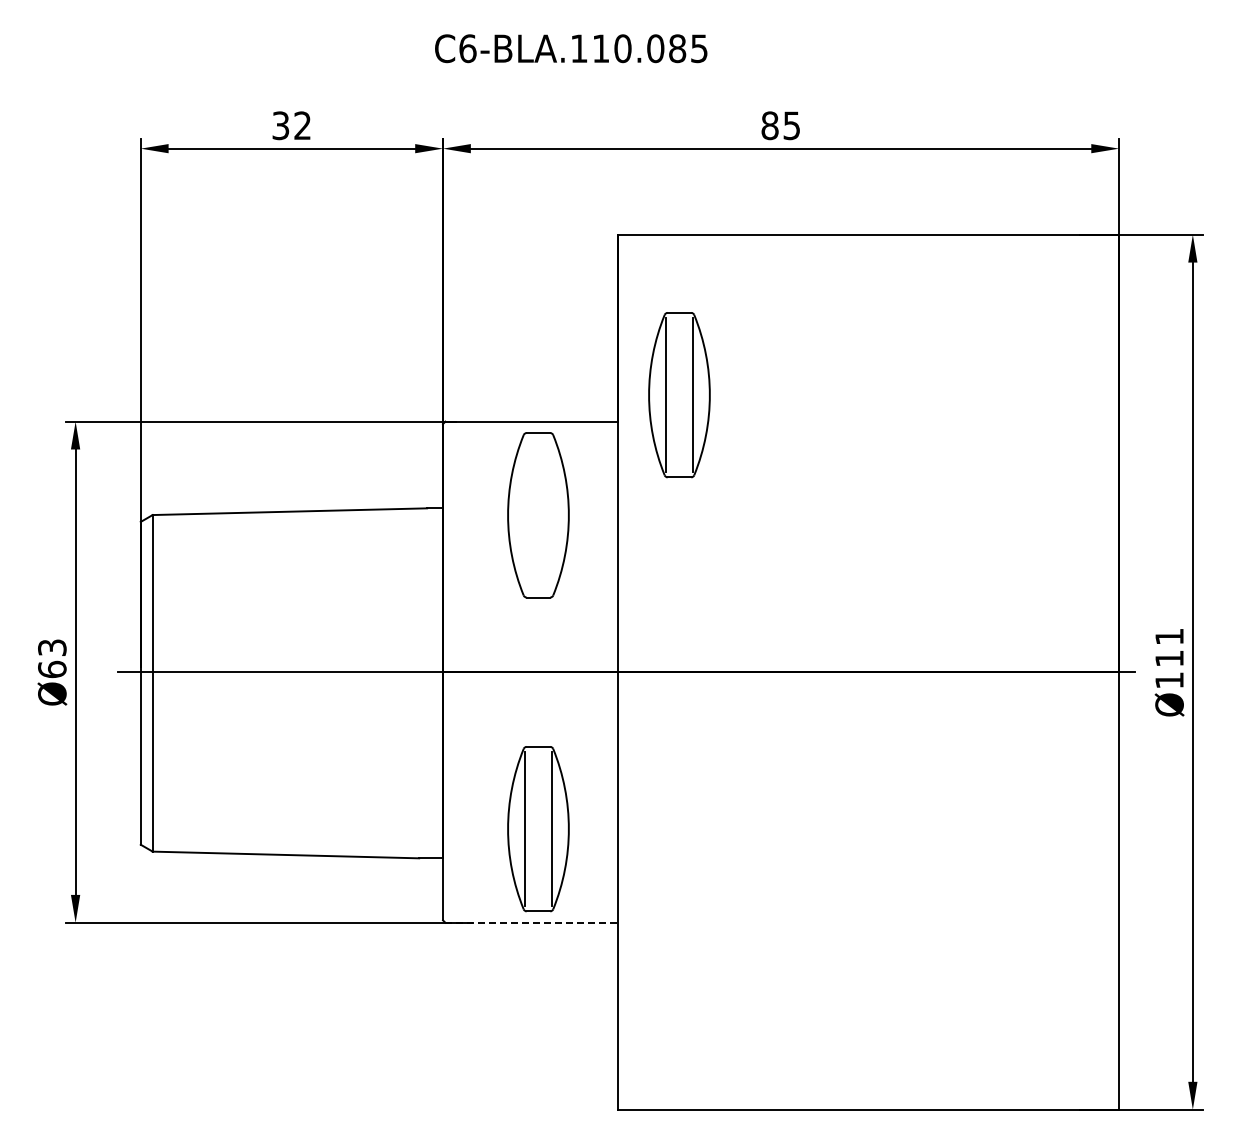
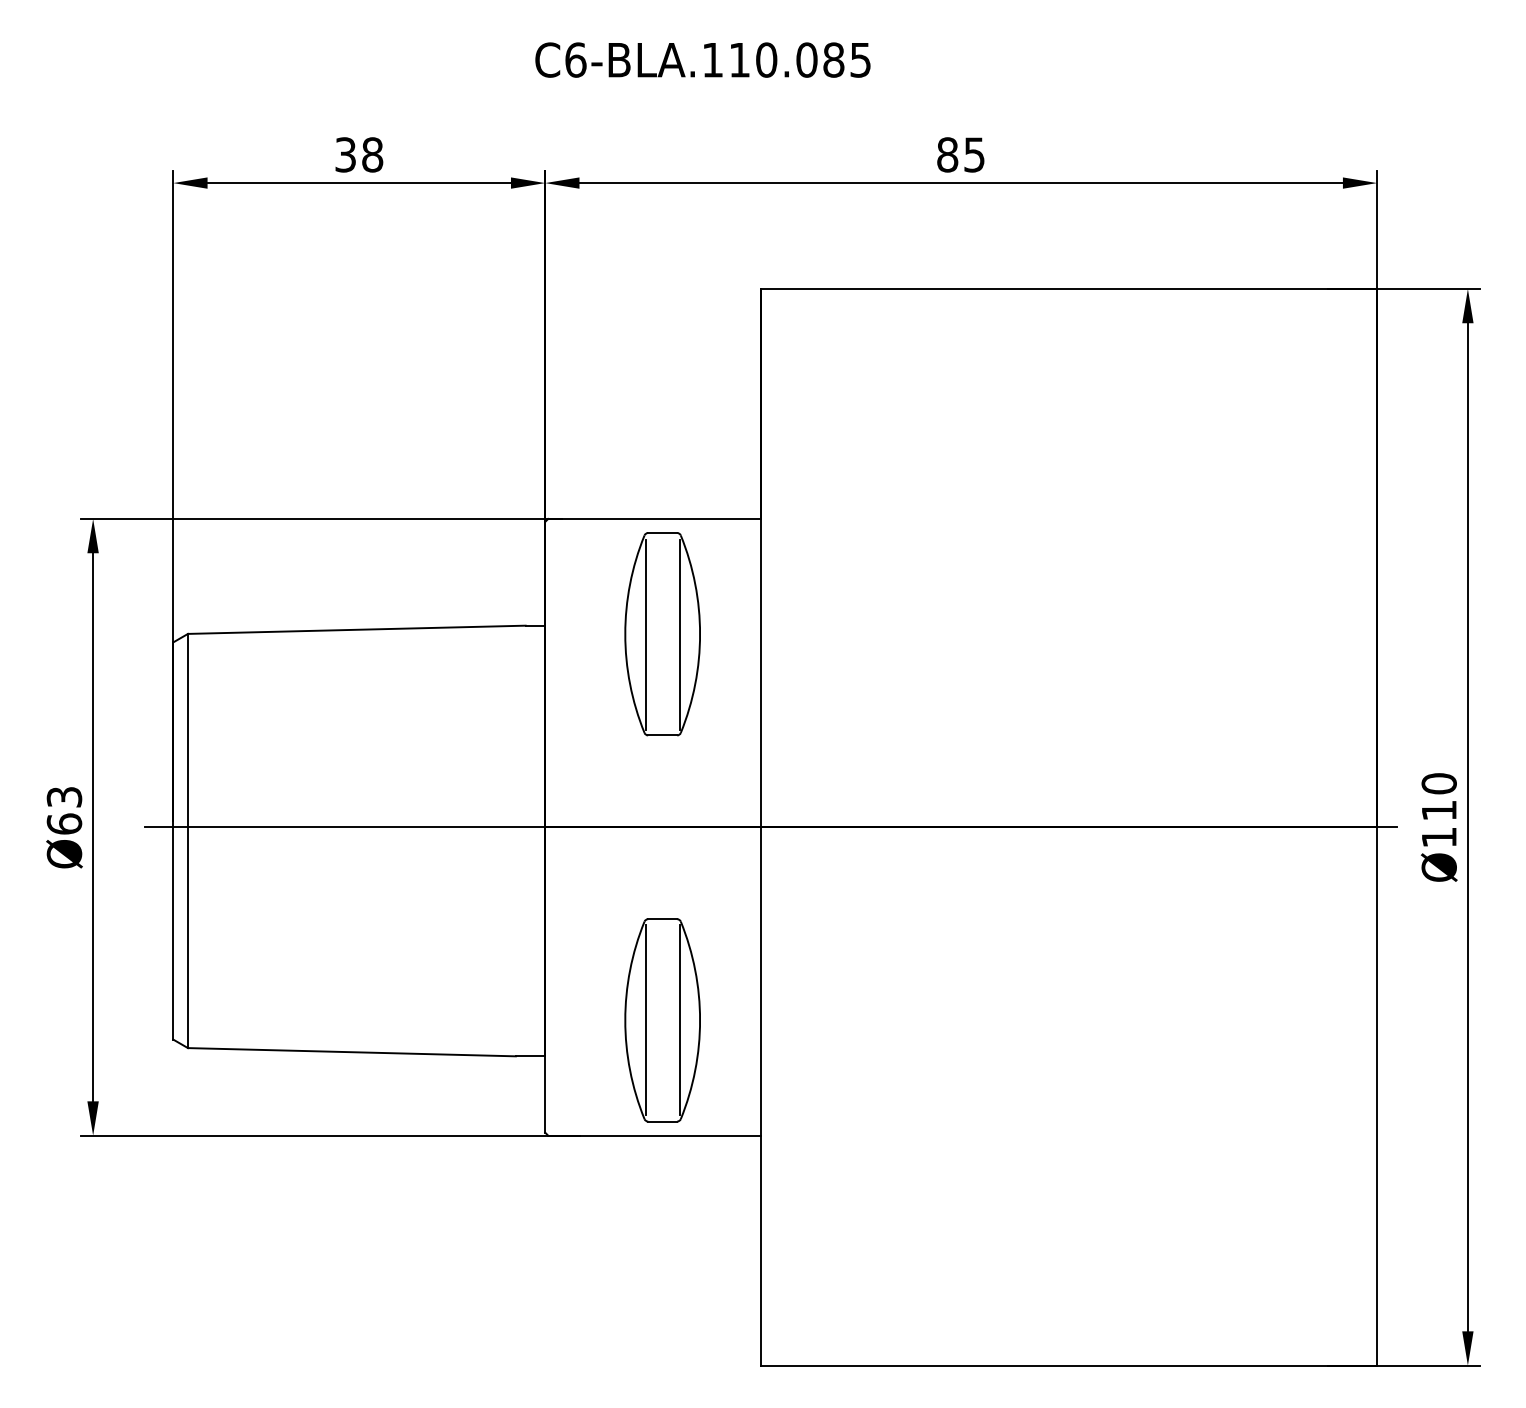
text: (302, 125) -> (372, 154), 32 -> 38
part: (679, 395) -> (836, 486), removed
line: (524, 515) -> (645, 634), added
line: (552, 515) -> (679, 634), added
text: (1169, 636) -> (1439, 783), Ø111 -> Ø110
line: (532, 922) -> (655, 1135), dashed -> solid

